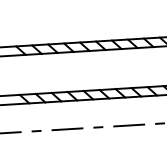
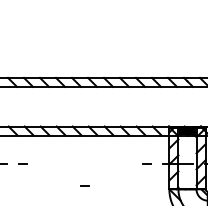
line: (128, 125) -> (115, 163), removed
line: (97, 127) -> (84, 185), moved
line: (67, 129) -> (54, 163), removed

